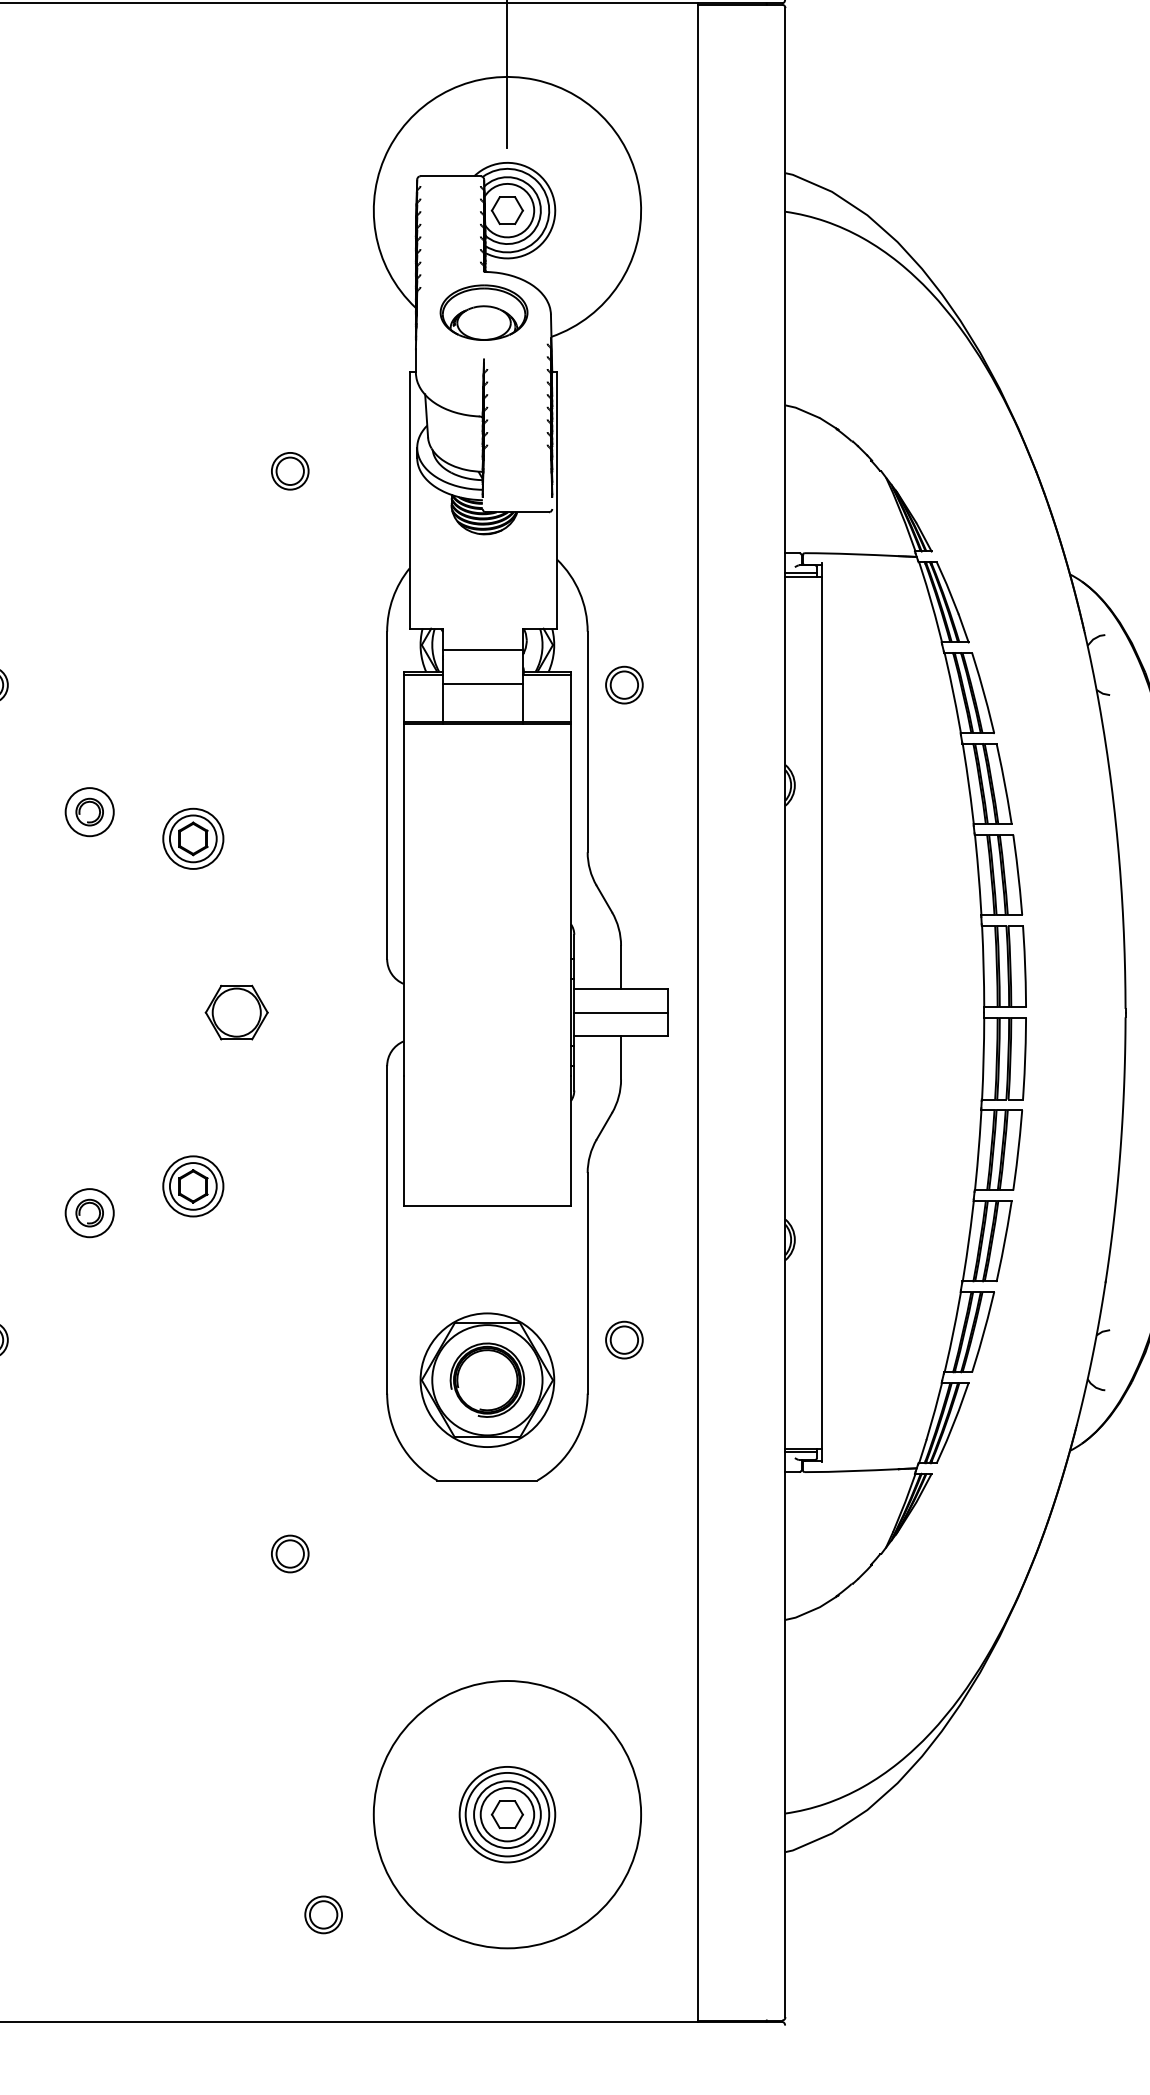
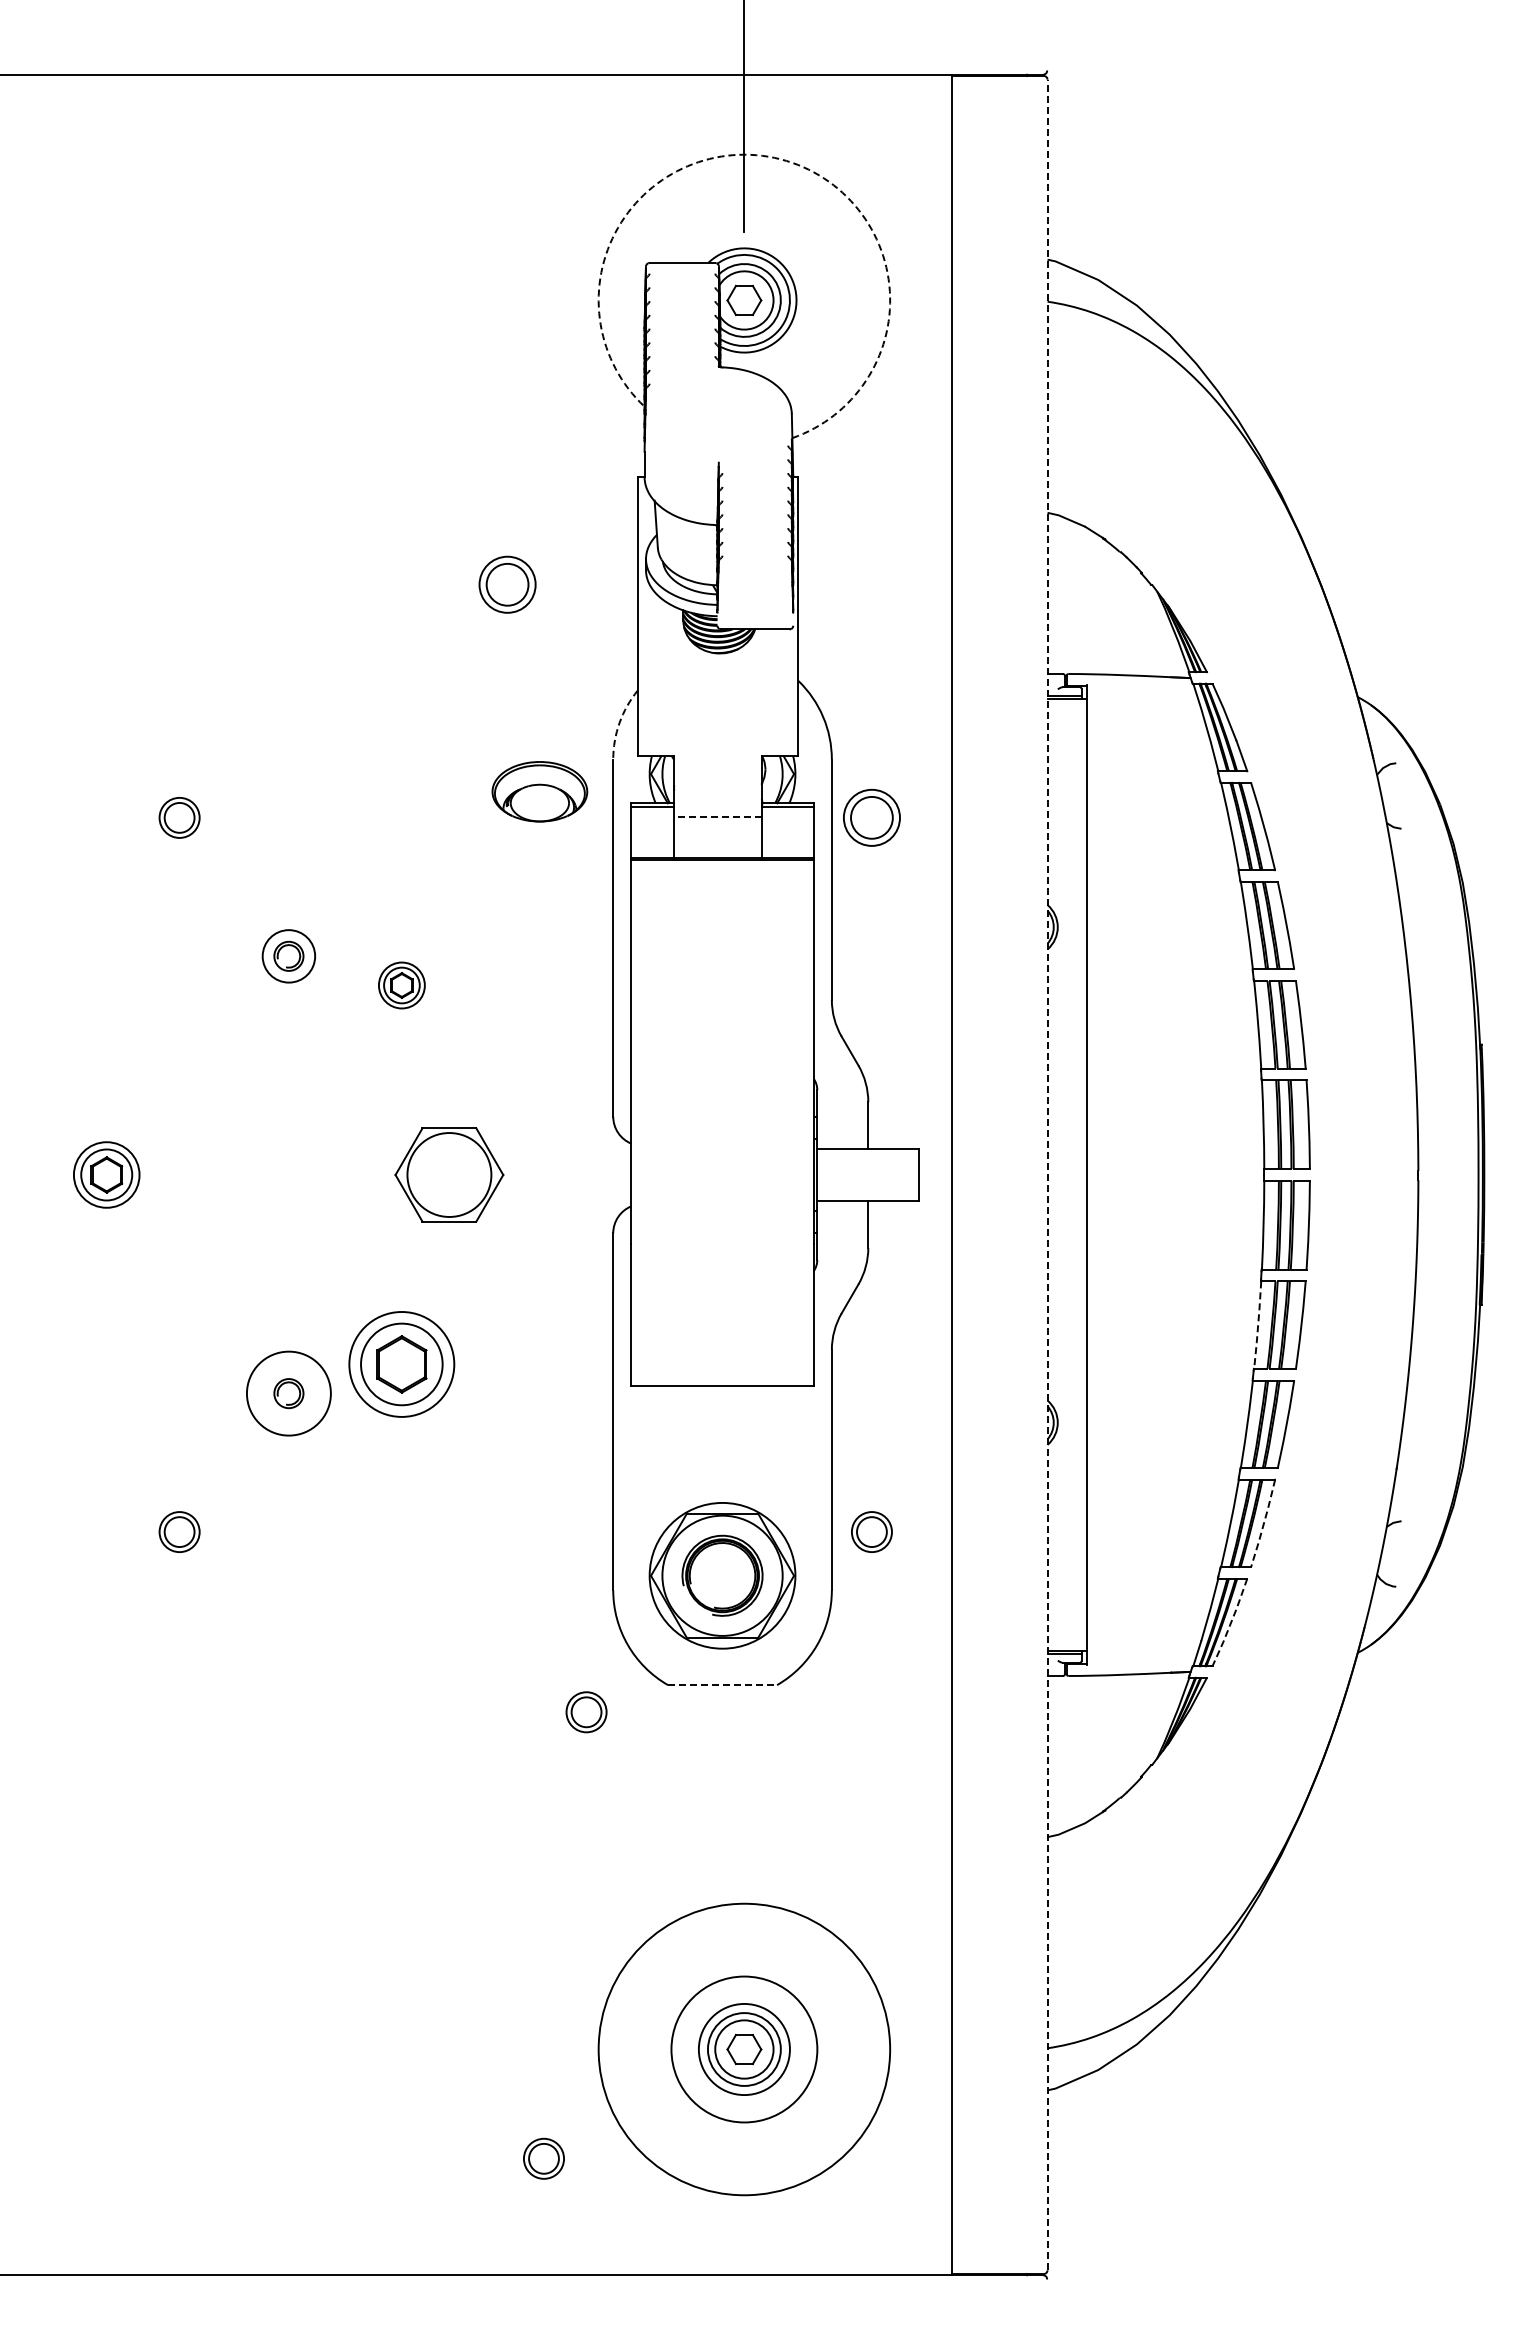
arc: (535, 79) -> (774, 157), solid -> dashed
part: (483, 312) -> (539, 791), moved
part: (290, 471) -> (507, 584), size x1.4
arc: (392, 597) -> (619, 722), solid -> dashed
line: (482, 649) -> (717, 779), removed
line: (483, 684) -> (718, 817), solid -> dashed
part: (624, 684) -> (871, 817), size x1.4
part: (192, 838) -> (401, 985), size x0.7
part: (236, 1012) -> (448, 1174), size x1.6
line: (785, 1012) -> (1047, 1174), solid -> dashed
line: (621, 1013) -> (868, 1175), removed
line: (978, 1150) -> (1258, 1325), solid -> dashed
part: (192, 1186) -> (401, 1364), size x1.6
circle: (89, 1213) -> (288, 1393), size x1.6
line: (983, 1332) -> (1263, 1523), solid -> dashed
line: (954, 1423) -> (1231, 1622), solid -> dashed
line: (487, 1480) -> (722, 1685), solid -> dashed
part: (290, 1554) -> (586, 1712), moved
circle: (507, 1814) -> (744, 2049), size x1.4

